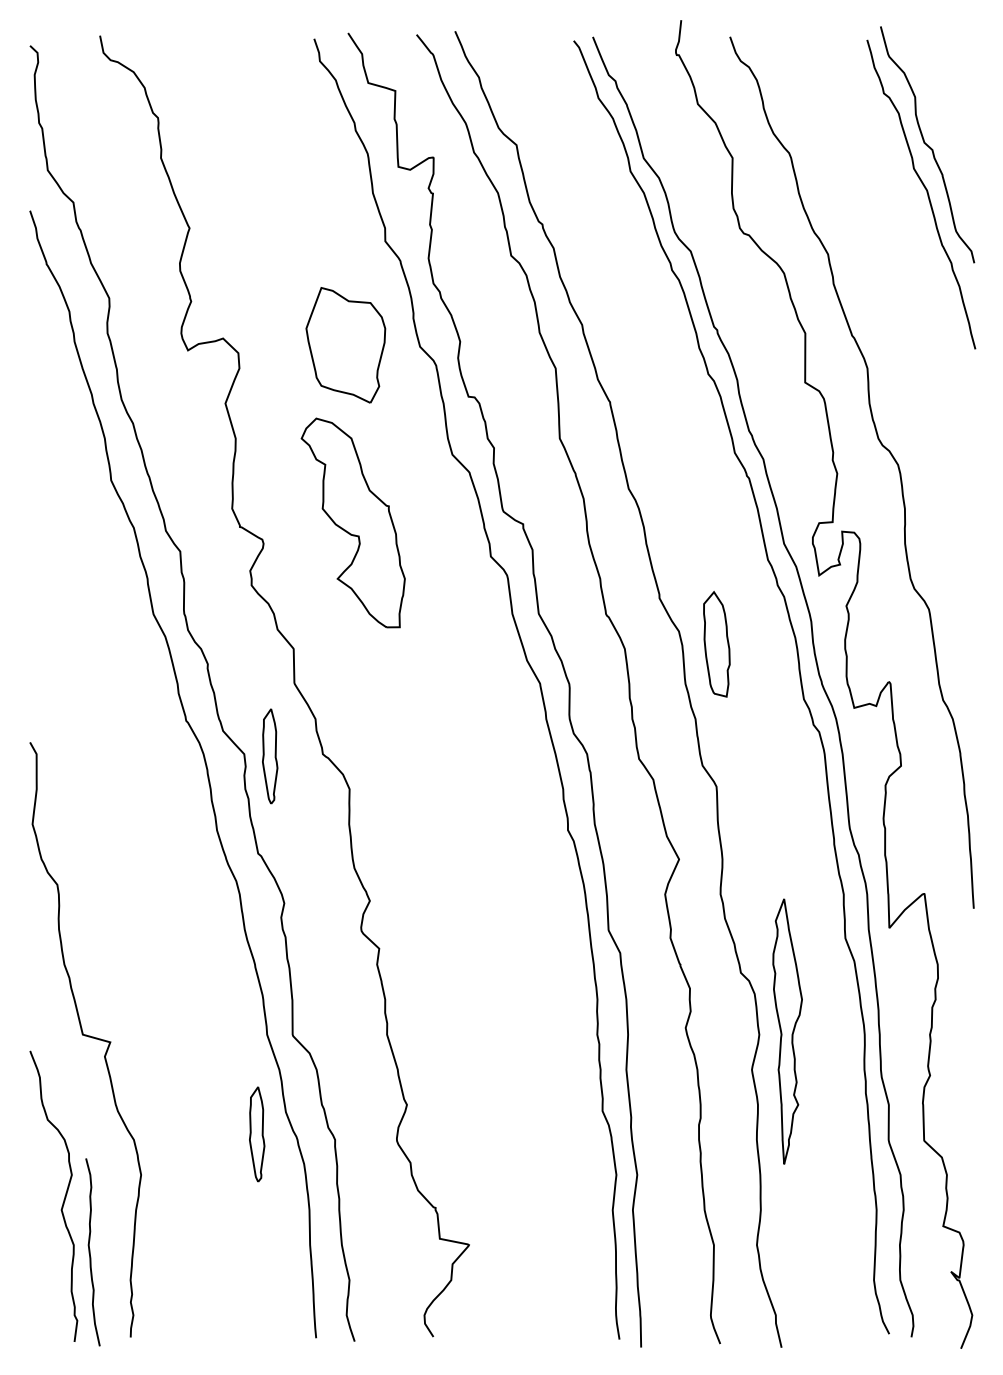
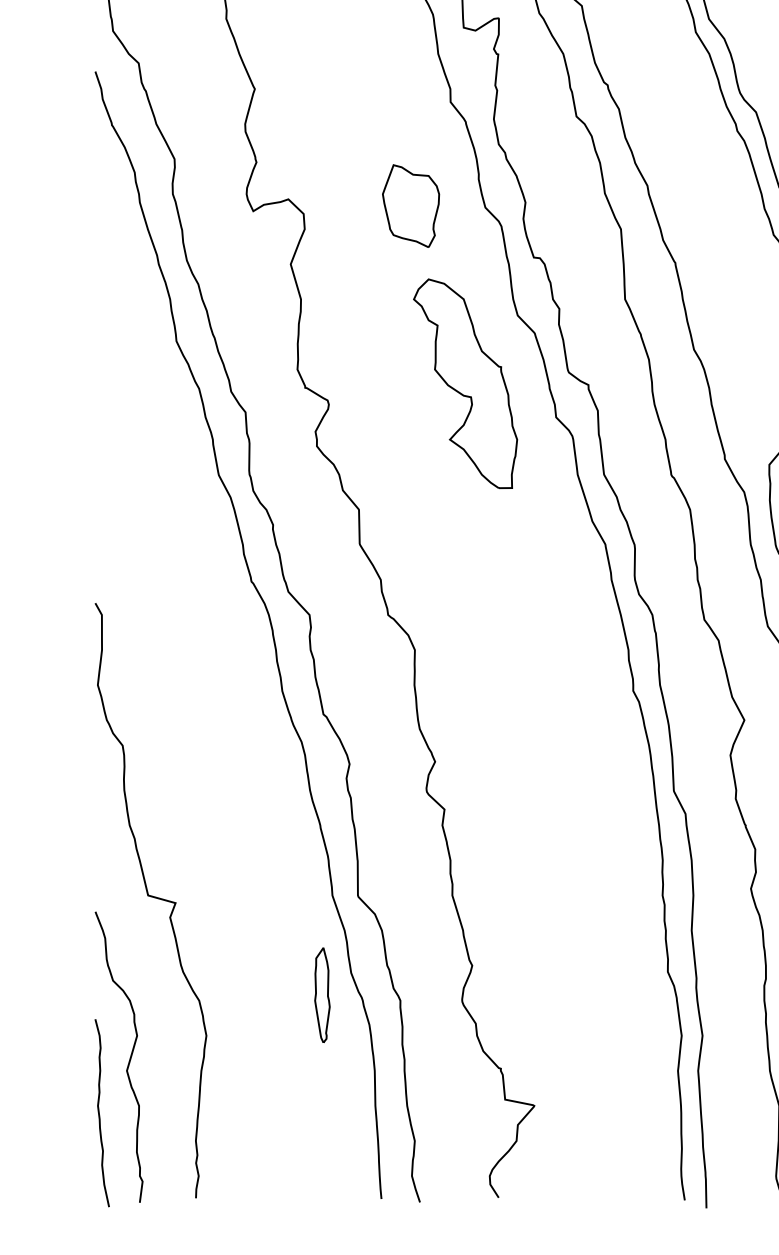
part: (345, 345) -> (410, 206), size x0.71
part: (352, 522) -> (464, 383), moved
part: (270, 756) -> (335, 617), removed
curve: (90, 1252) -> (99, 1113), moved

